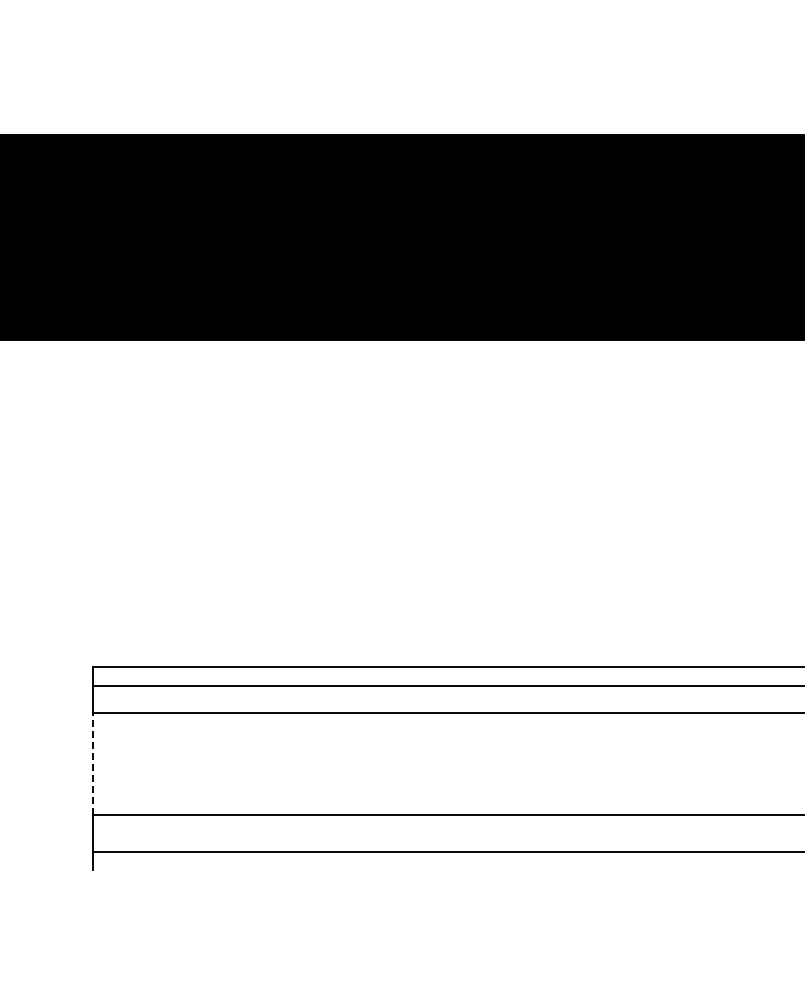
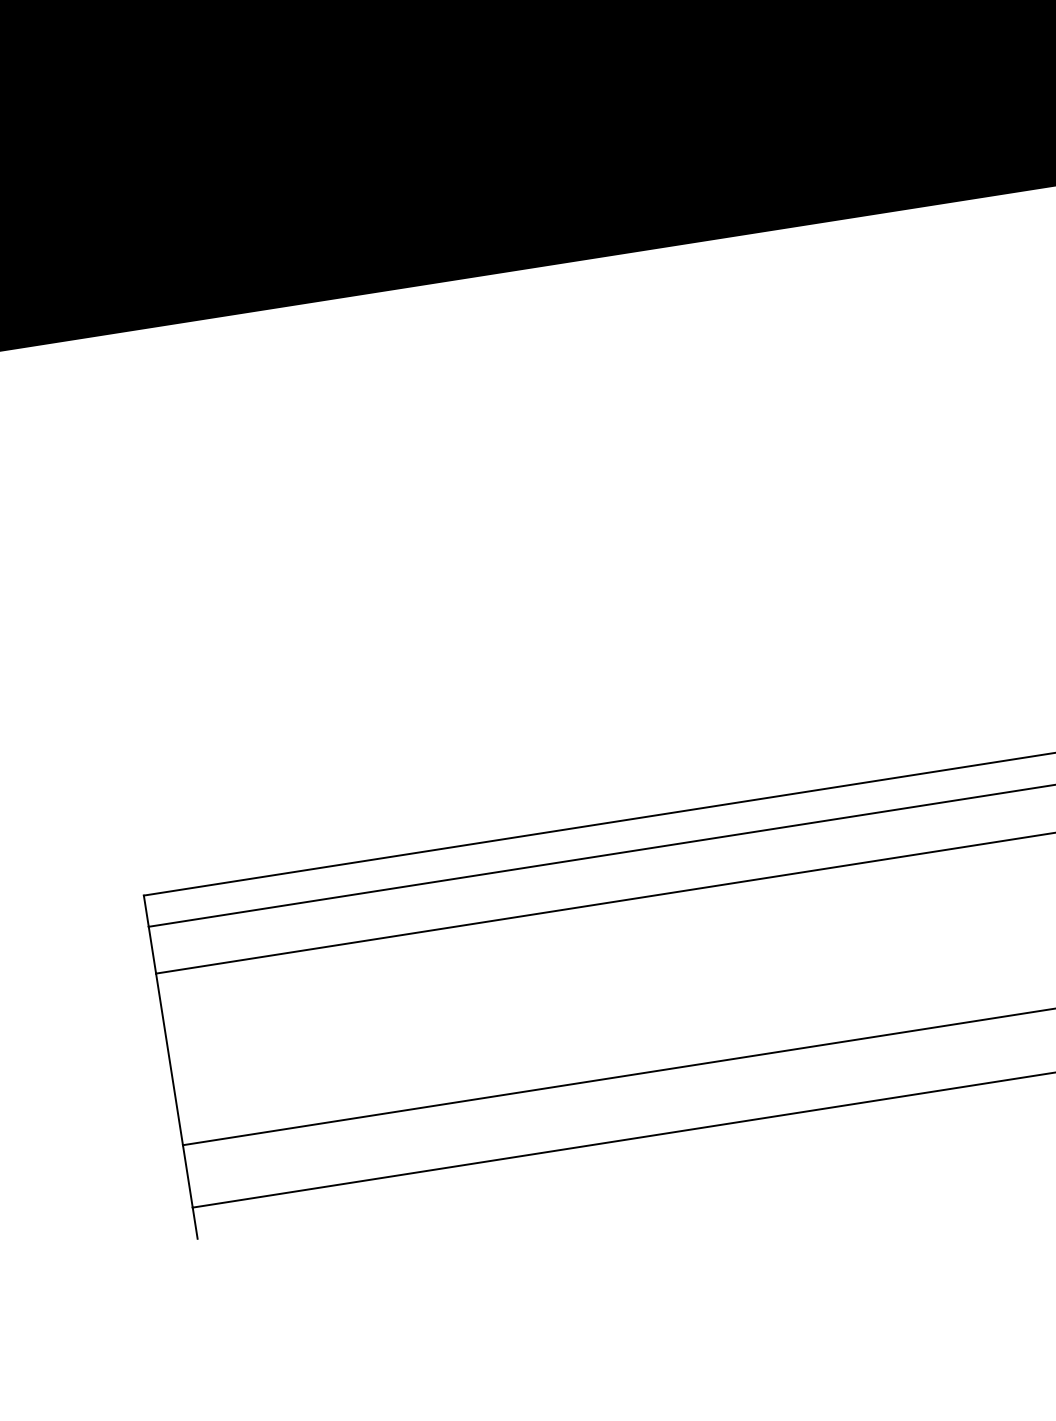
line: (92, 764) -> (169, 1060), dashed -> solid

